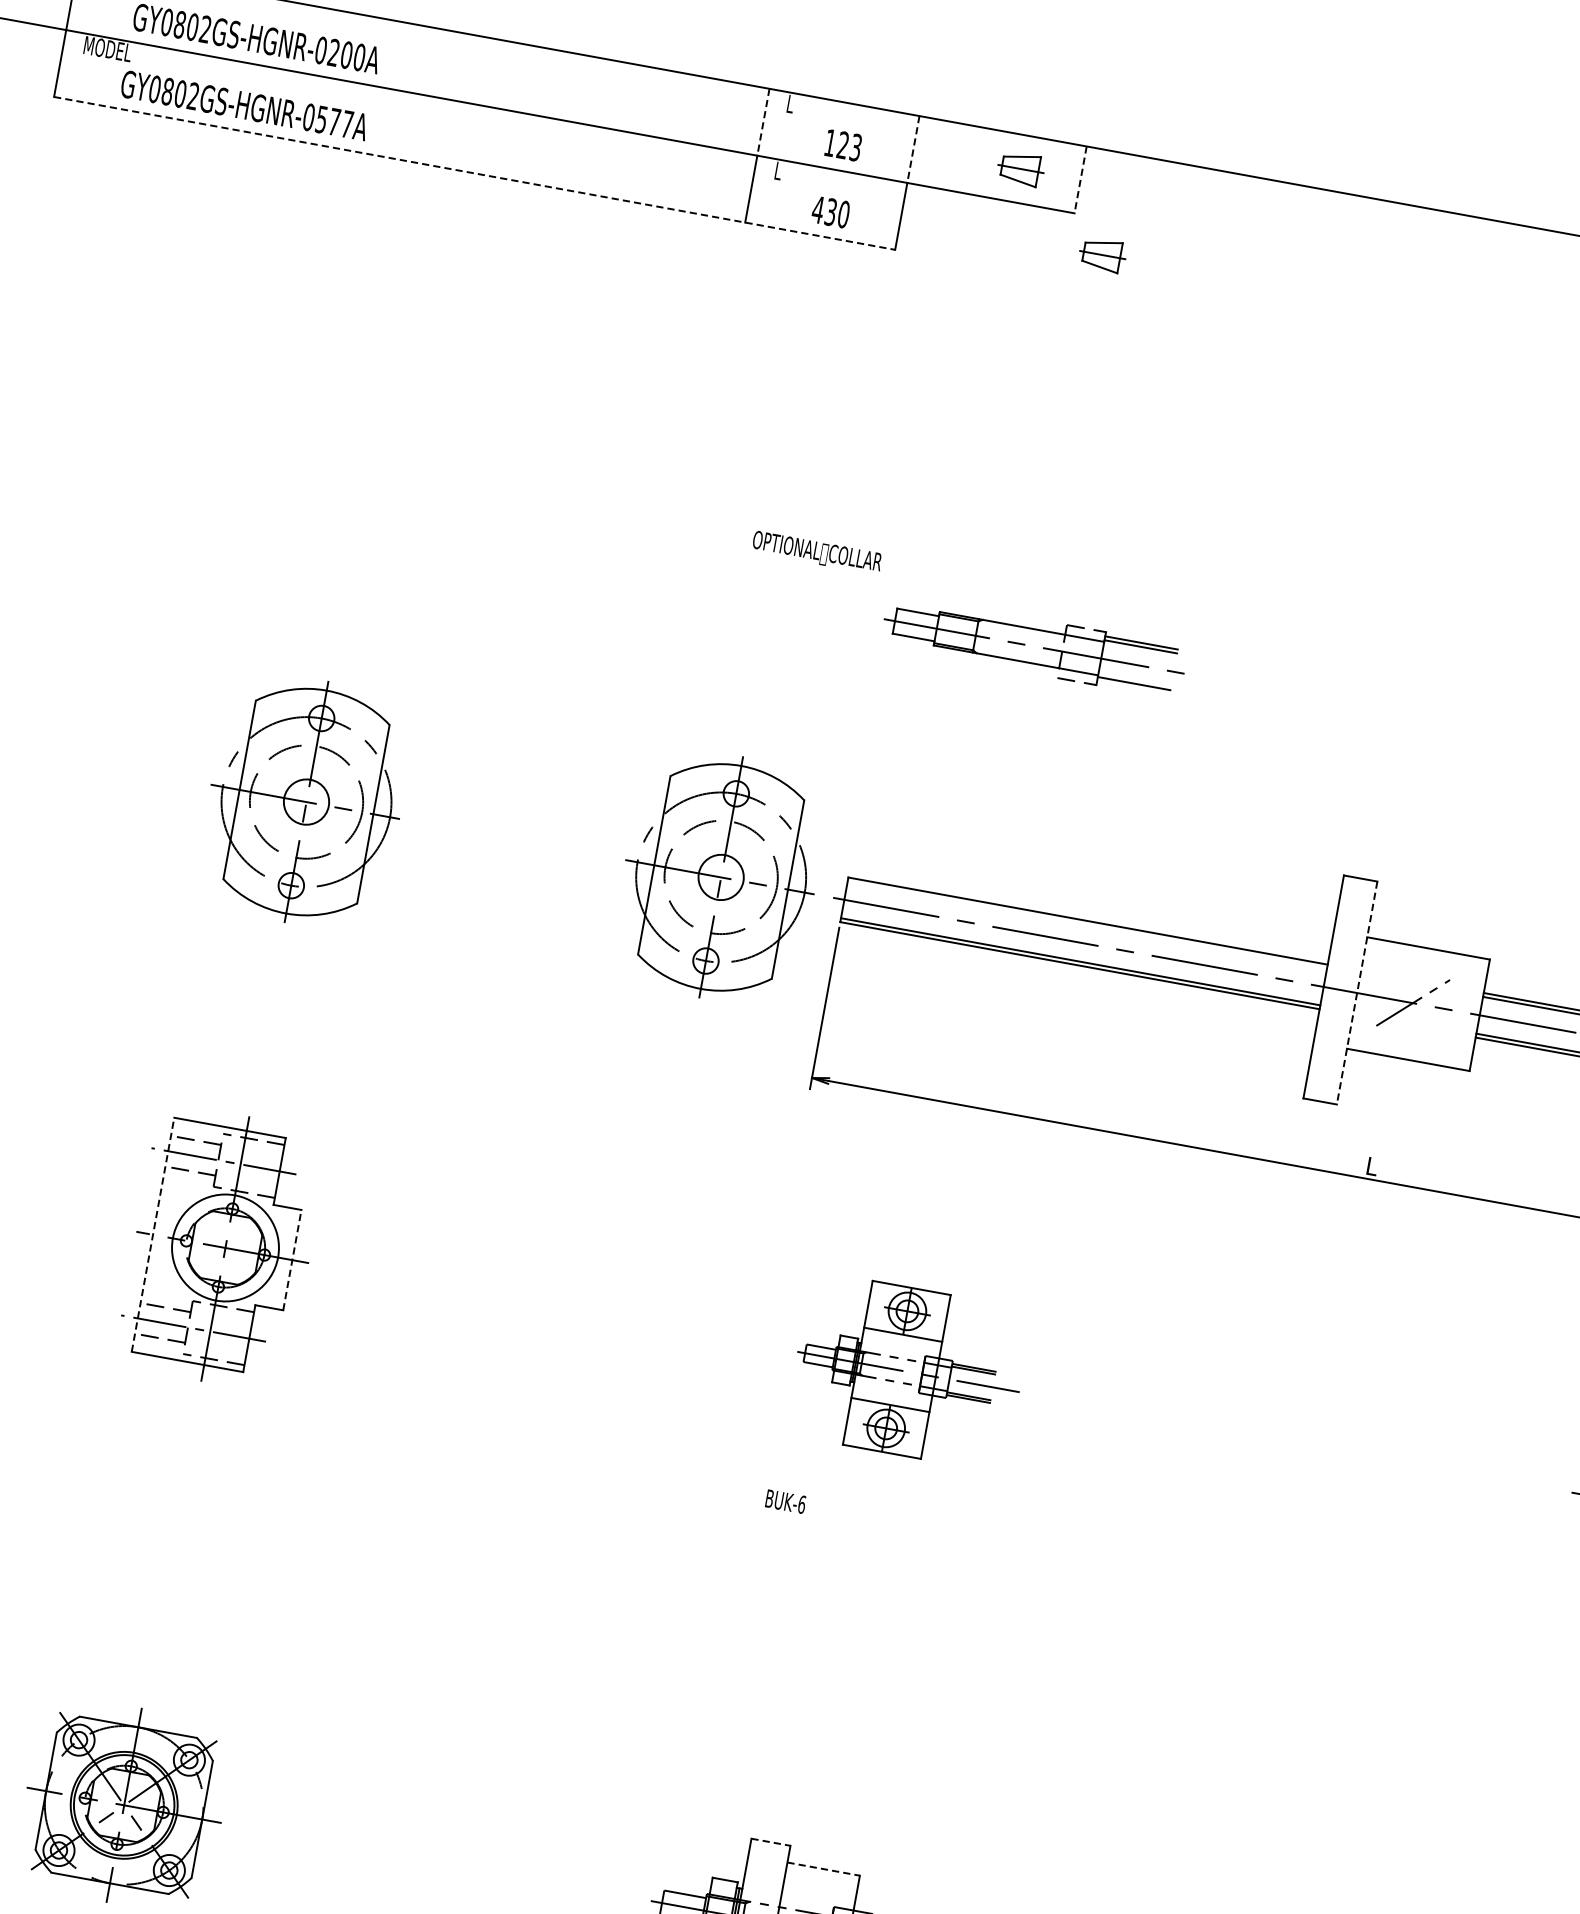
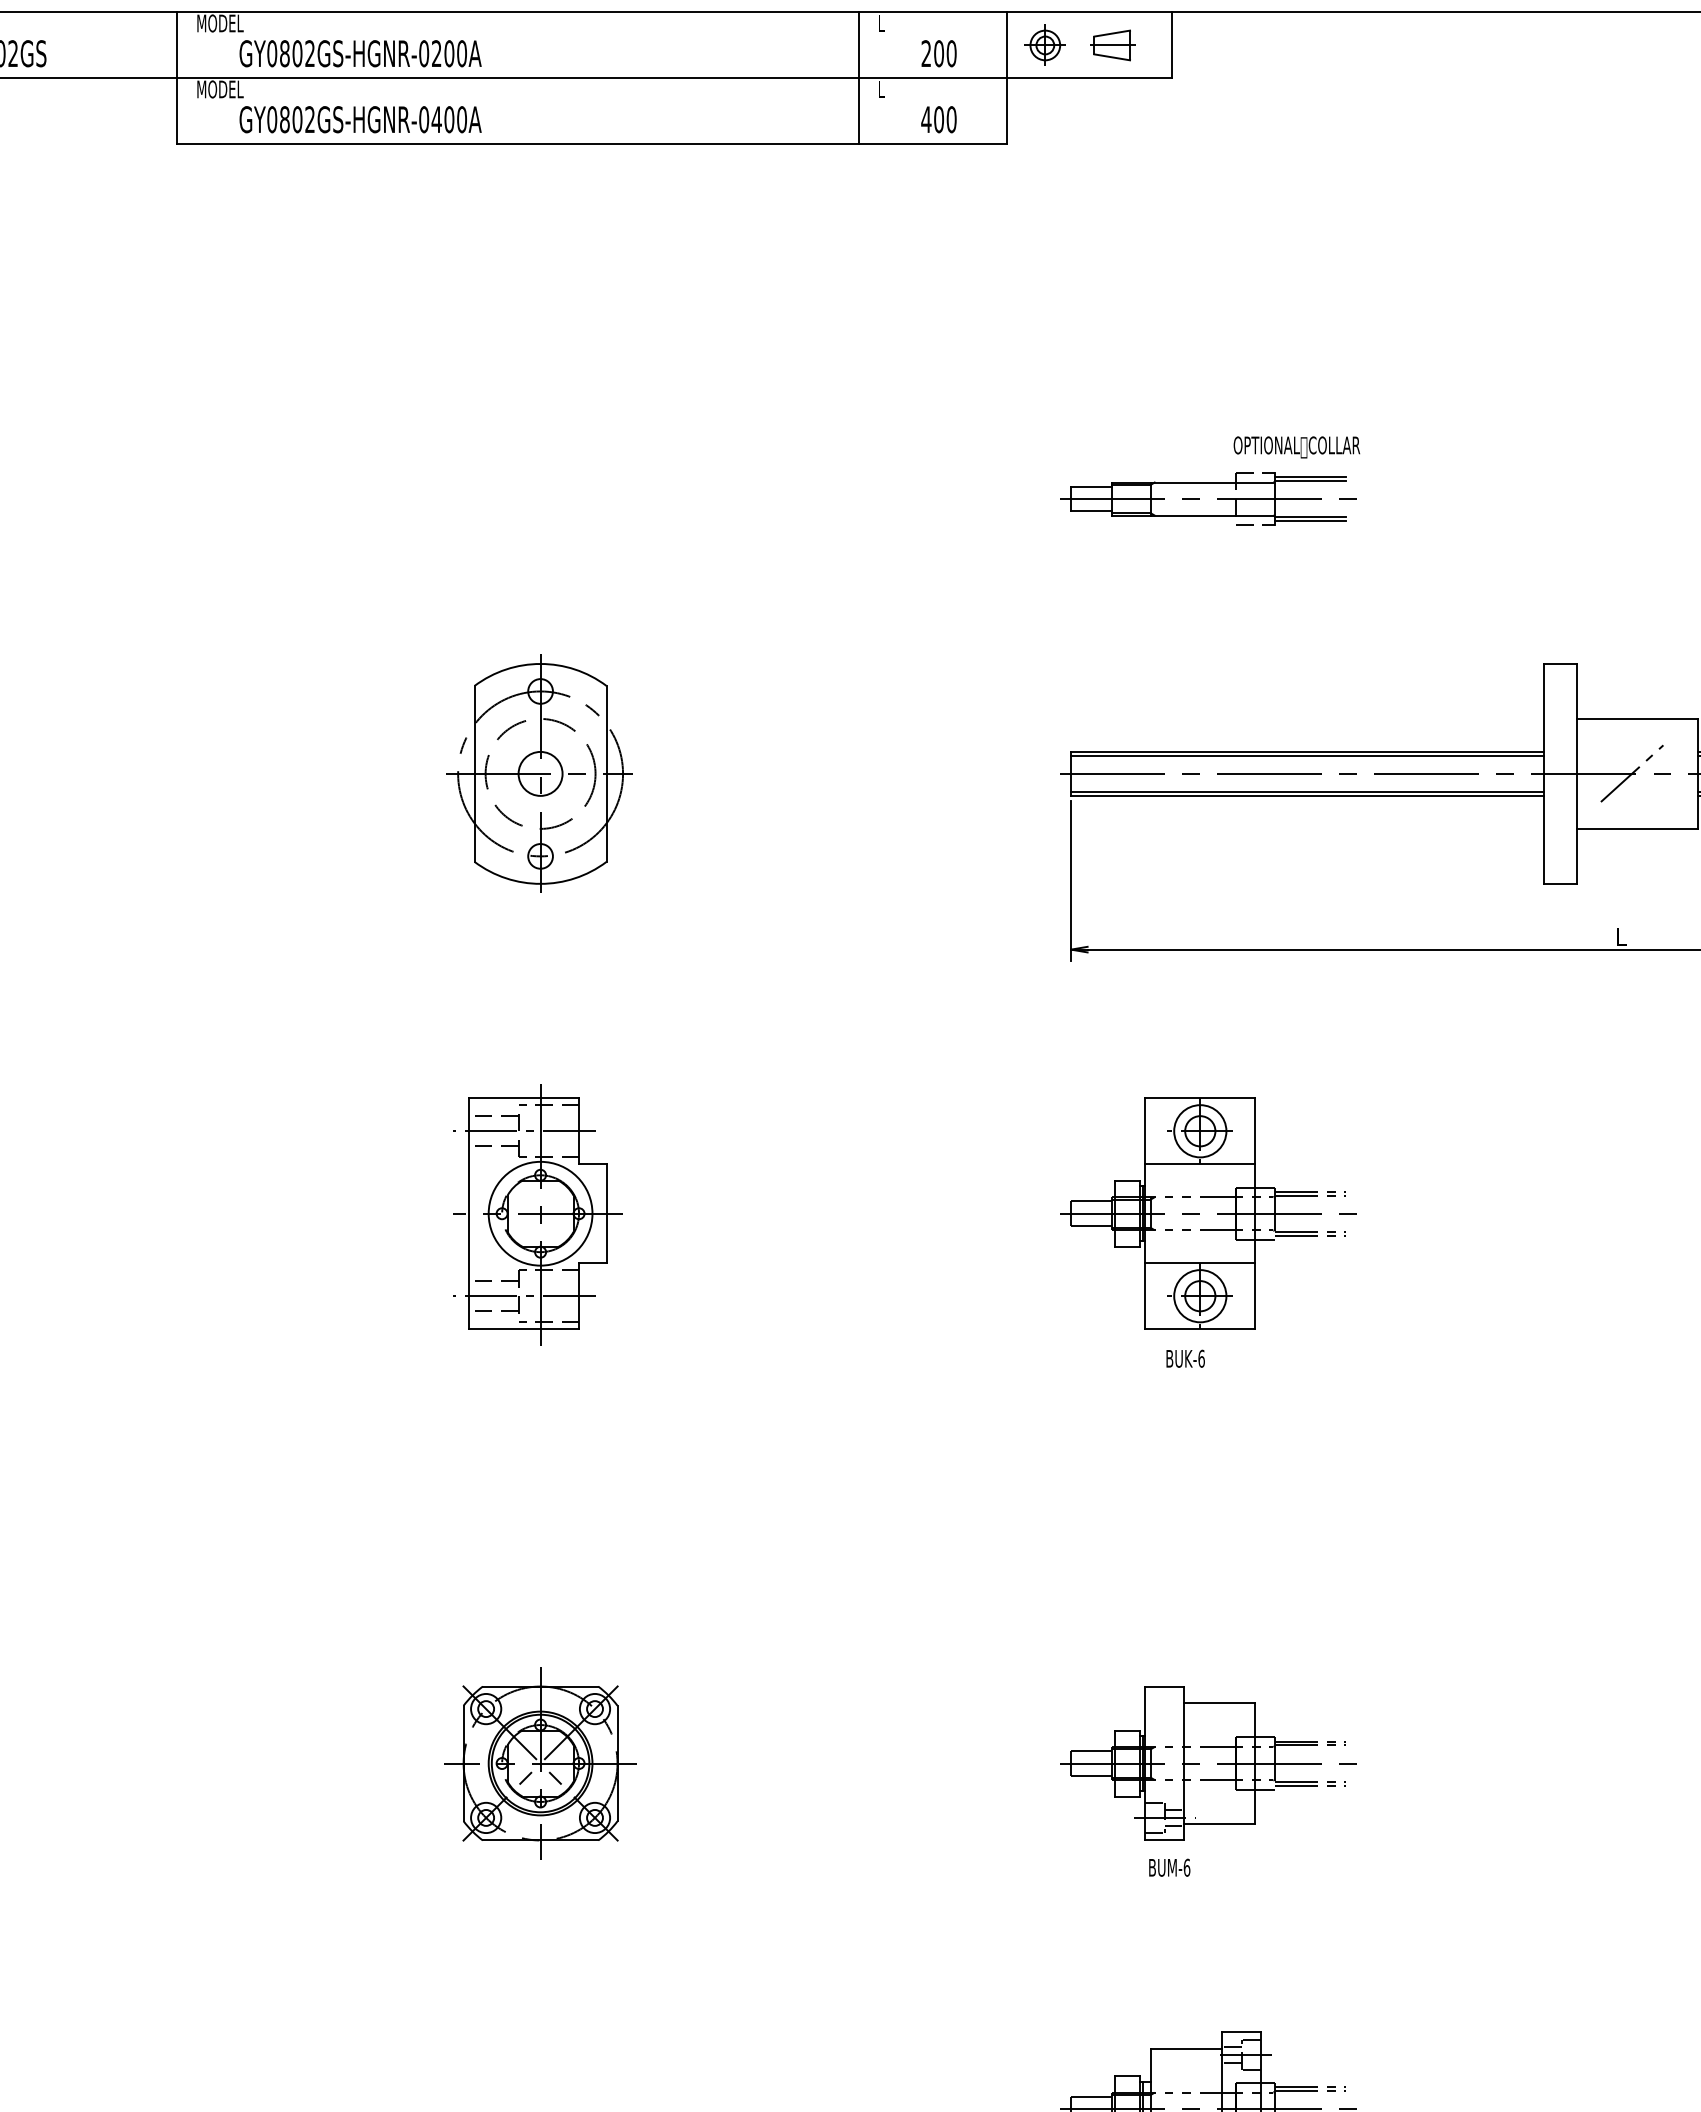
text: (333, 121) -> (448, 119), GY0802GS-HGNR-0577A -> GY0802GS-HGNR-0400A
line: (763, 122) -> (858, 45), dashed -> solid
text: (842, 145) -> (938, 53), 123 -> 200
line: (913, 149) -> (1006, 45), dashed -> solid
part: (951, 155) -> (1044, 44), added
line: (475, 173) -> (592, 144), dashed -> solid
line: (1080, 179) -> (1171, 45), dashed -> solid
text: (831, 212) -> (939, 119), 430 -> 400
part: (1102, 255) -> (1205, 113), removed
text: (816, 552) -> (1296, 447), moved
line: (1133, 688) -> (1310, 521), added
part: (720, 876) -> (948, 773), removed
line: (1087, 924) -> (1307, 755), added
line: (1356, 992) -> (1576, 773), dashed -> solid
line: (153, 1234) -> (469, 1213), dashed -> solid
line: (292, 1259) -> (606, 1213), dashed -> solid
part: (902, 1370) -> (1208, 1213), size x1.43
text: (785, 1501) -> (1185, 1358), moved
line: (771, 1842) -> (1165, 1686), dashed -> solid
line: (823, 1869) -> (1219, 1703), dashed -> solid

